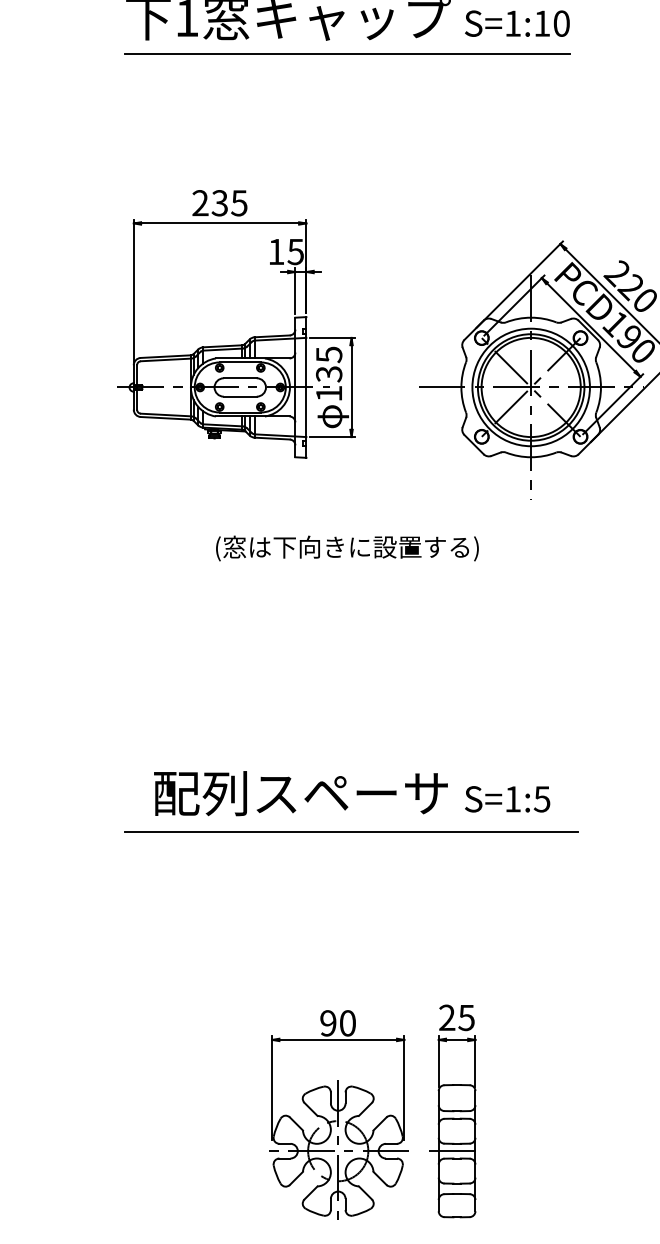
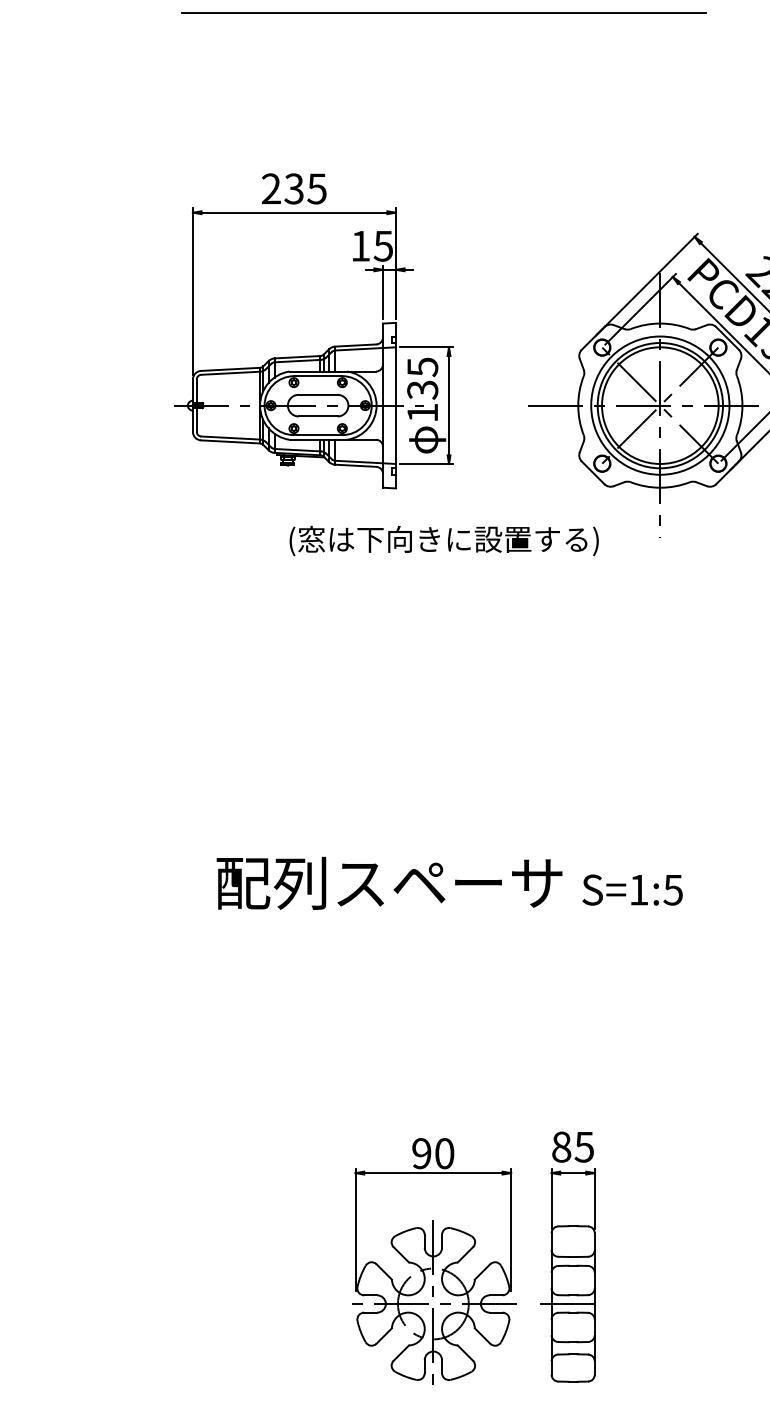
text: (347, 548) -> (444, 540), moved
line: (351, 831) -> (448, 927), removed
text: (447, 1017) -> (561, 1146), 25 -> 85

